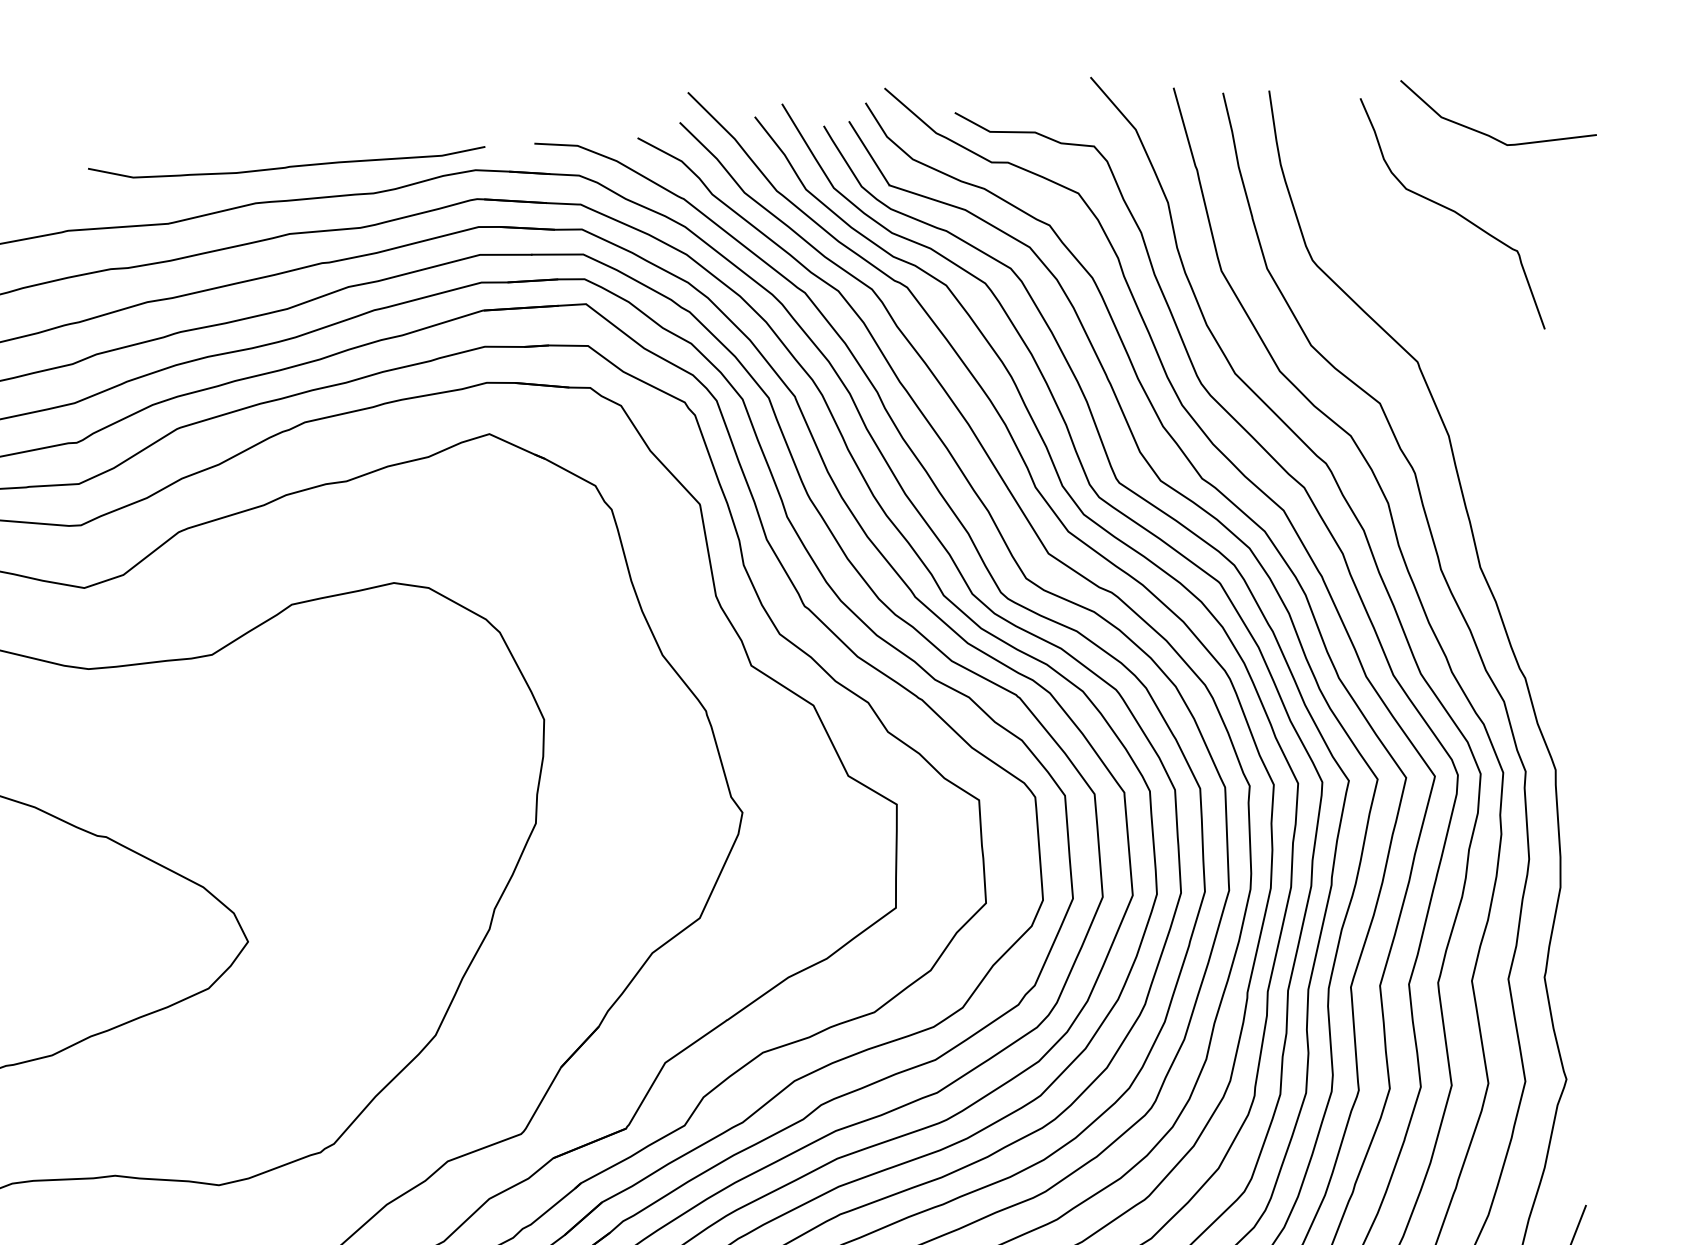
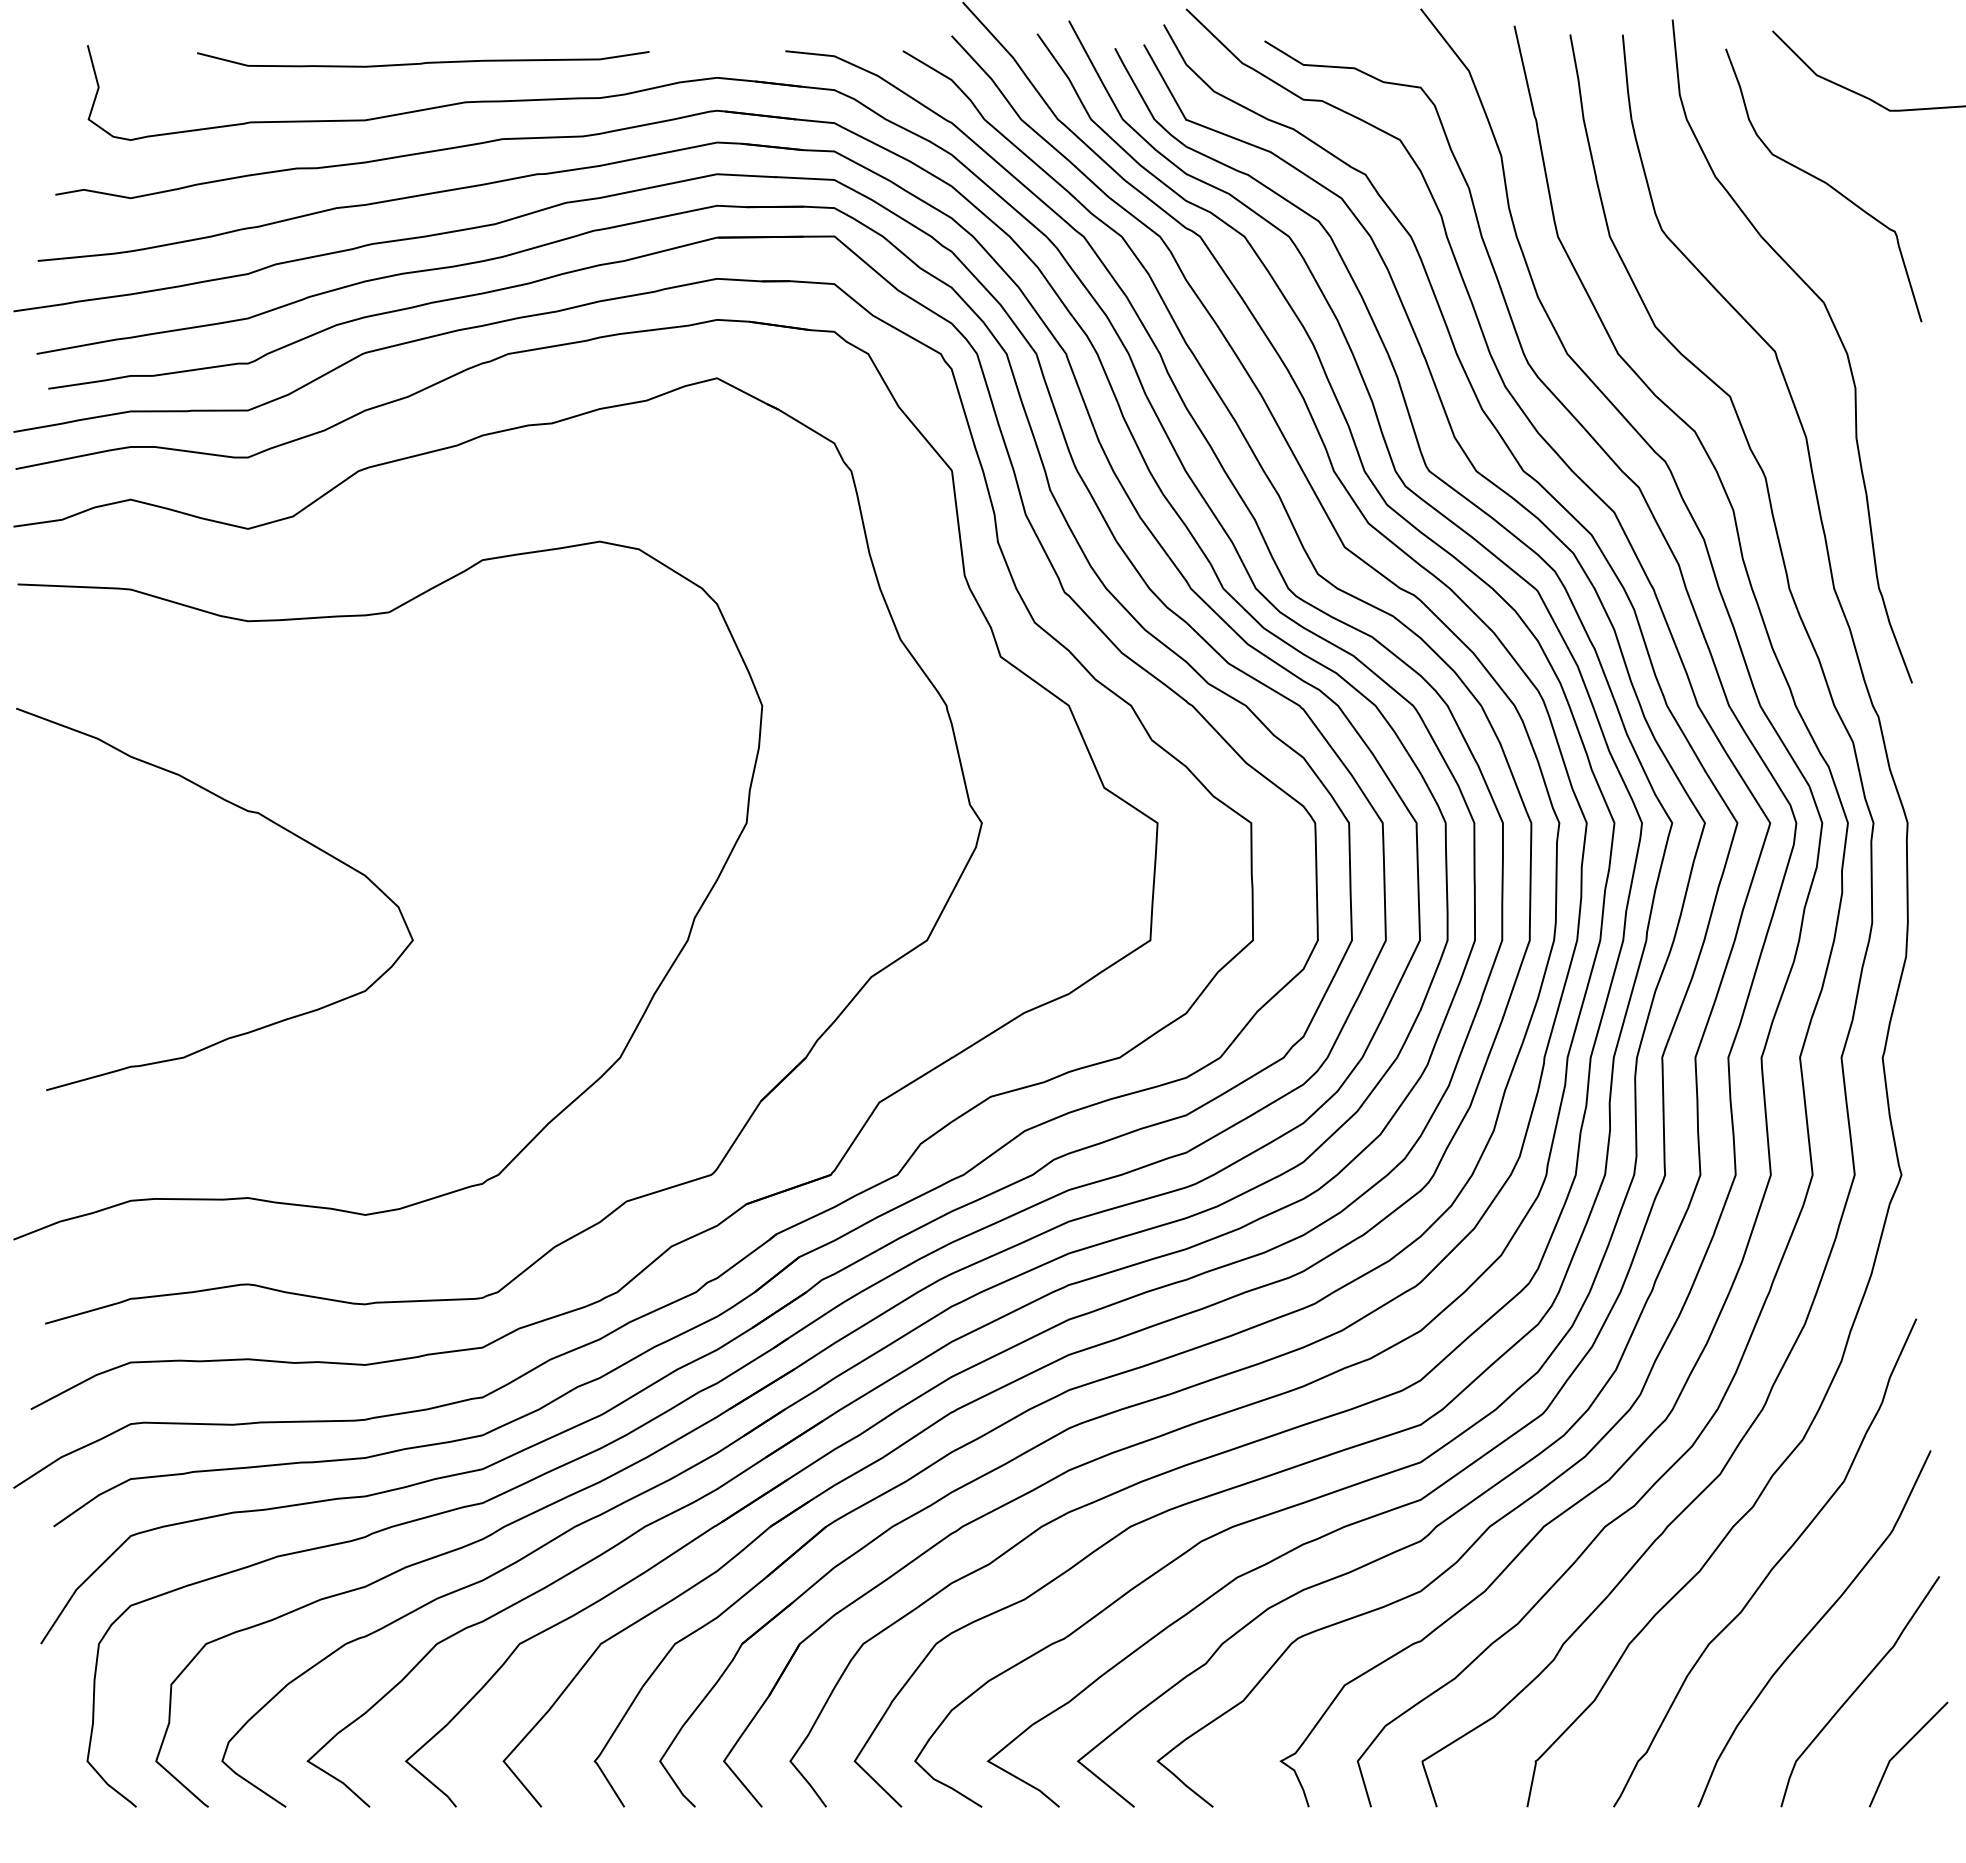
curve: (287, 166) -> (423, 62), moved
curve: (1470, 343) -> (1836, 333), added

